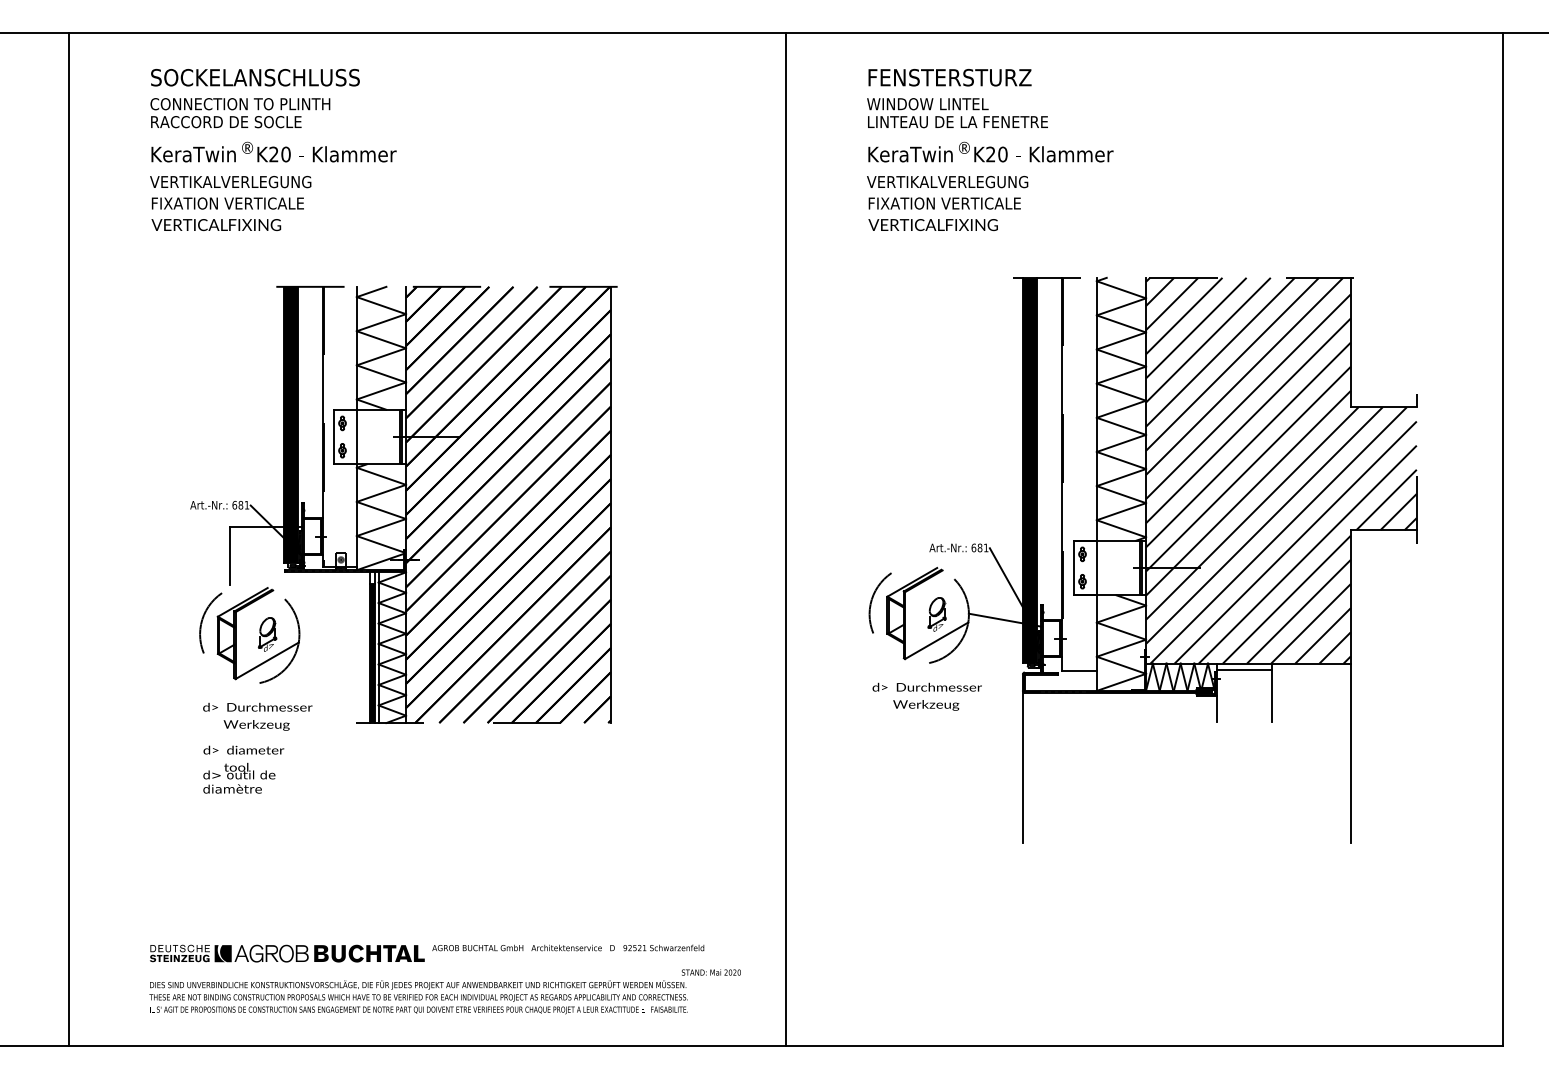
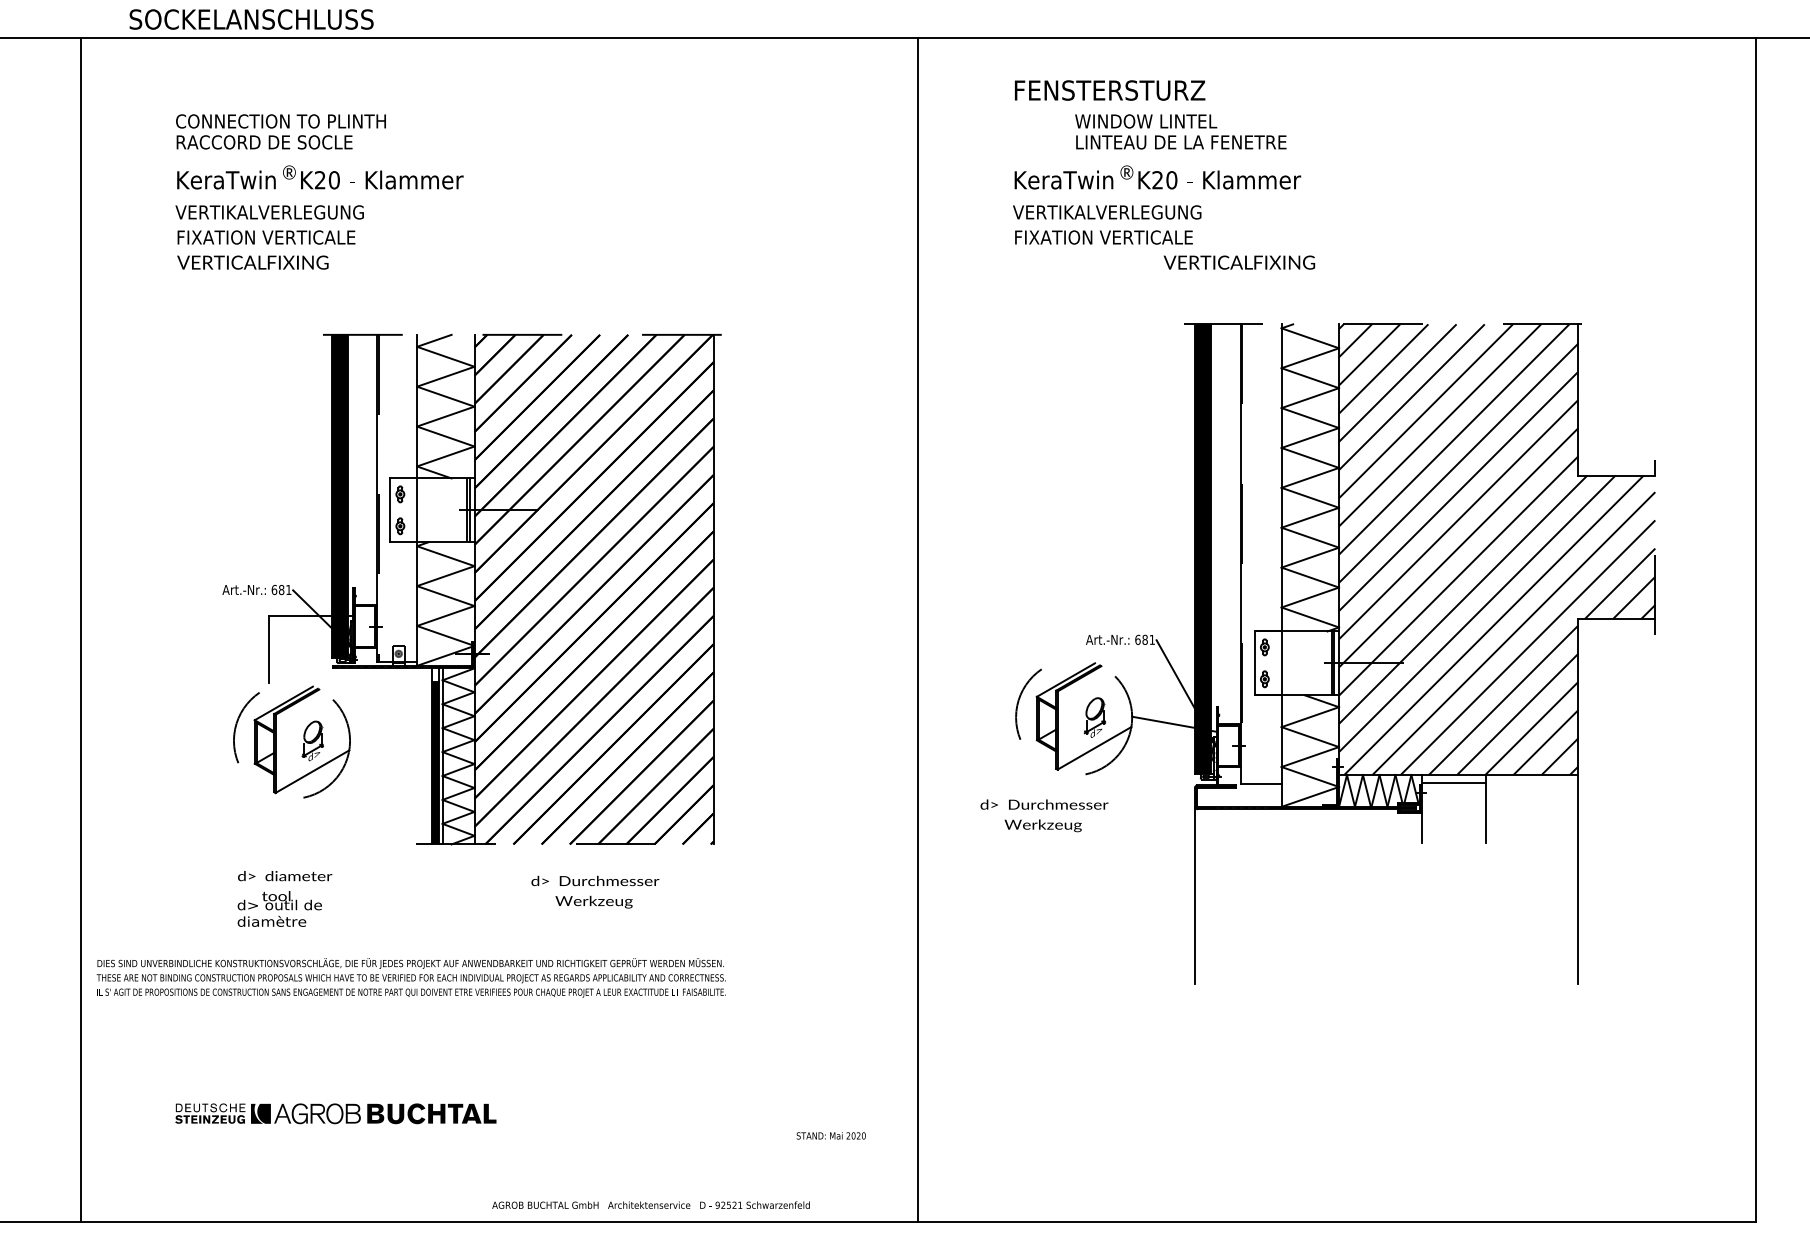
text: (255, 77) -> (251, 19), moved
text: (957, 112) -> (1180, 131), moved
text: (933, 224) -> (1239, 262), moved
text: (927, 696) -> (1044, 815), moved
text: (257, 716) -> (595, 891), moved
text: (567, 947) -> (650, 1204), moved
text: (417, 997) -> (410, 977), moved

